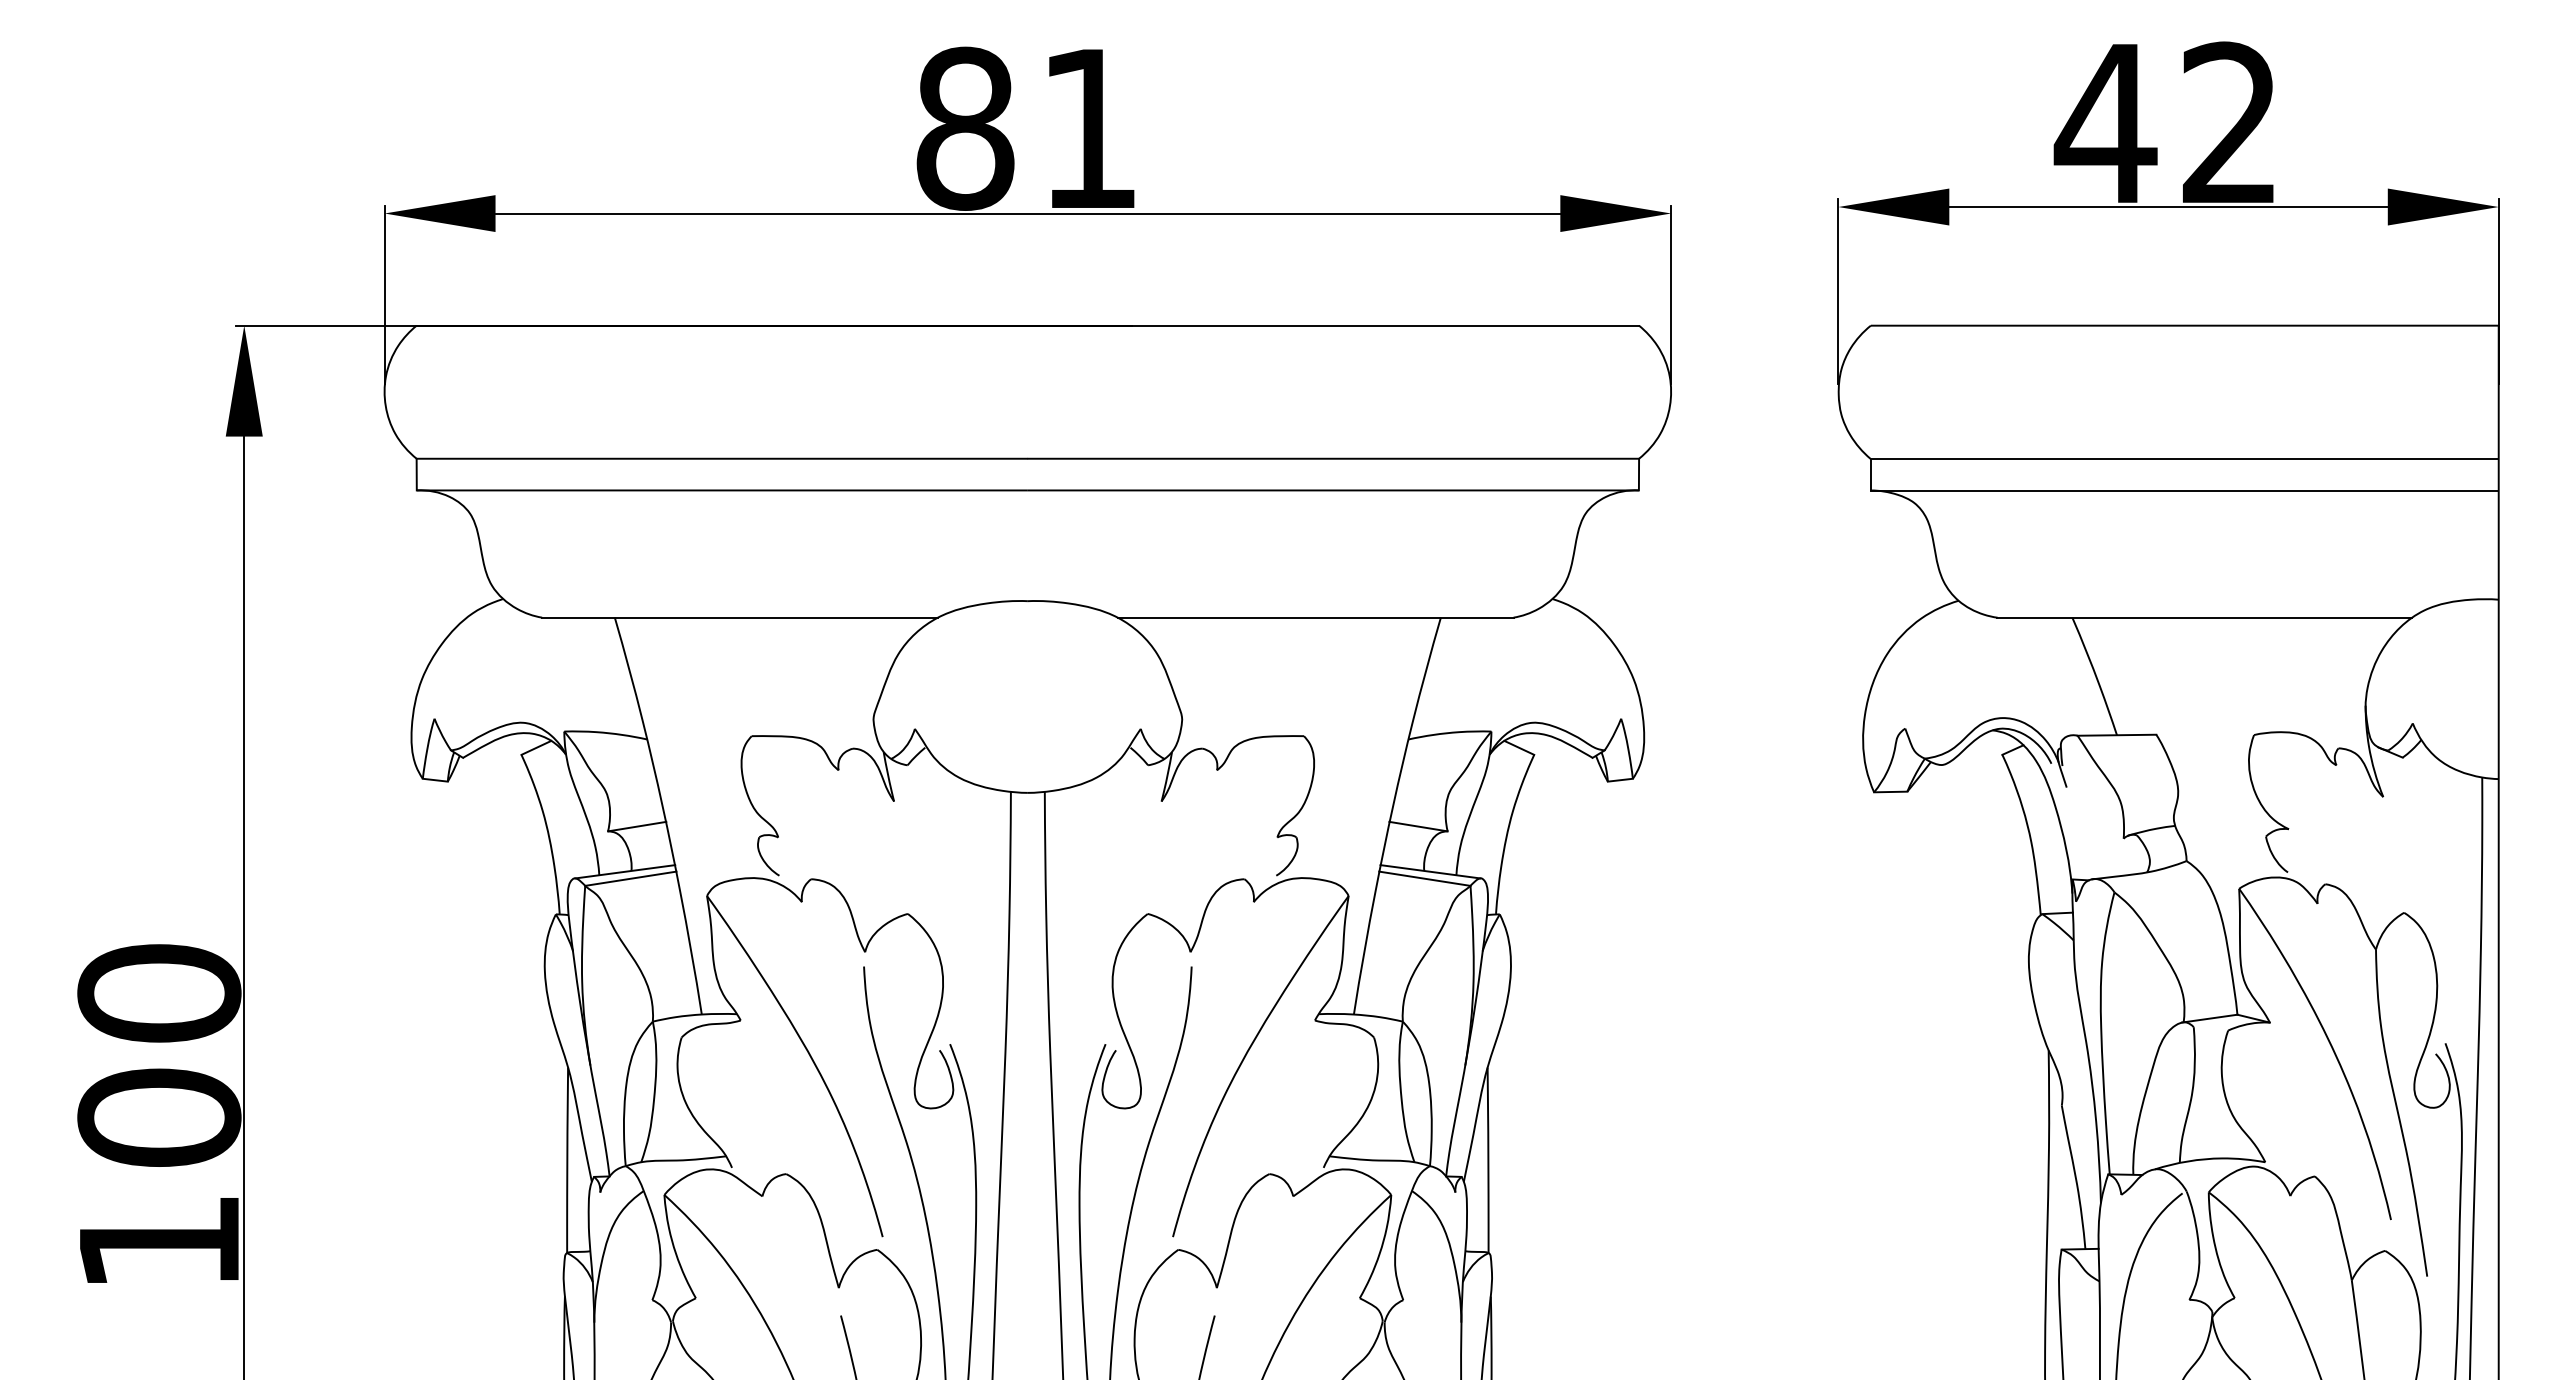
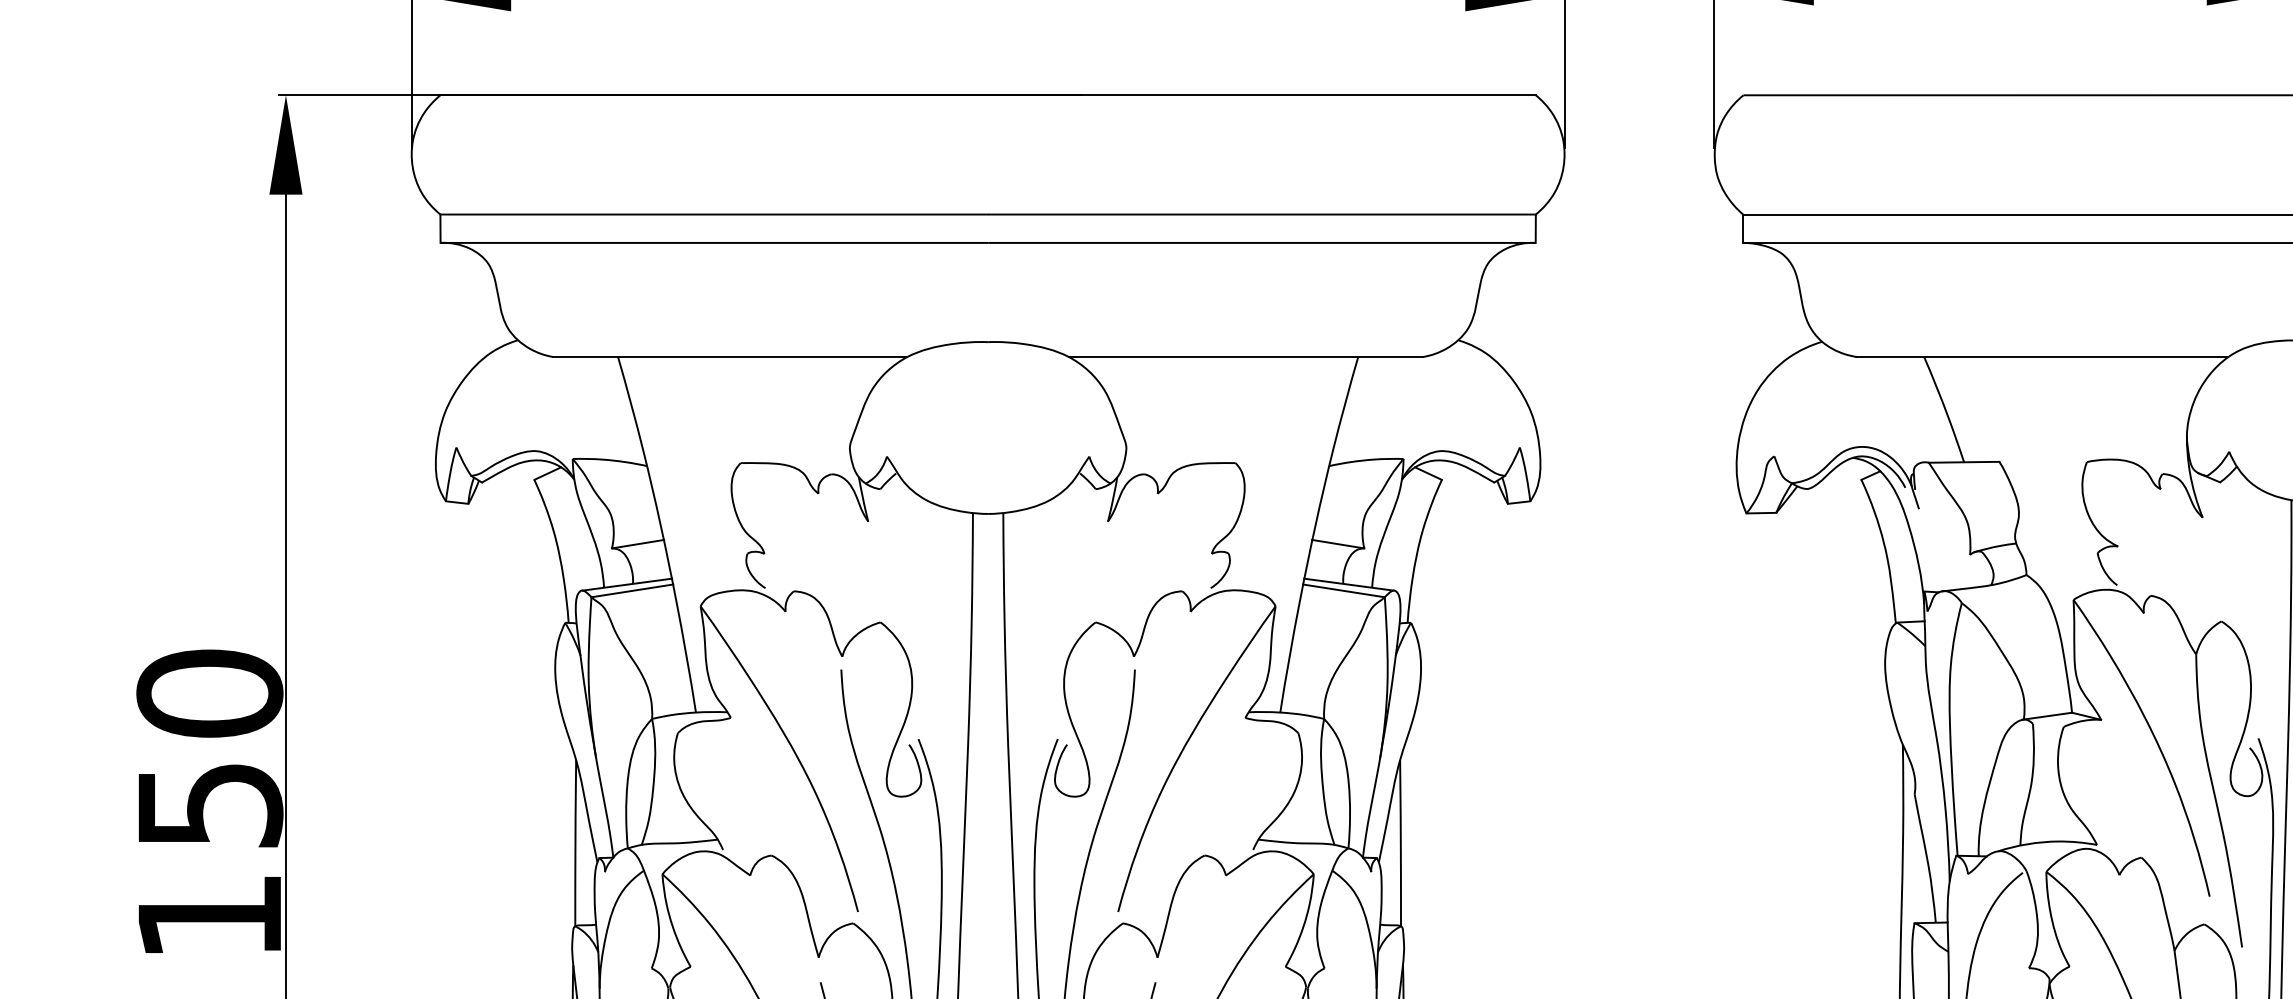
text: (159, 1117) -> (210, 804), 100 -> 150

